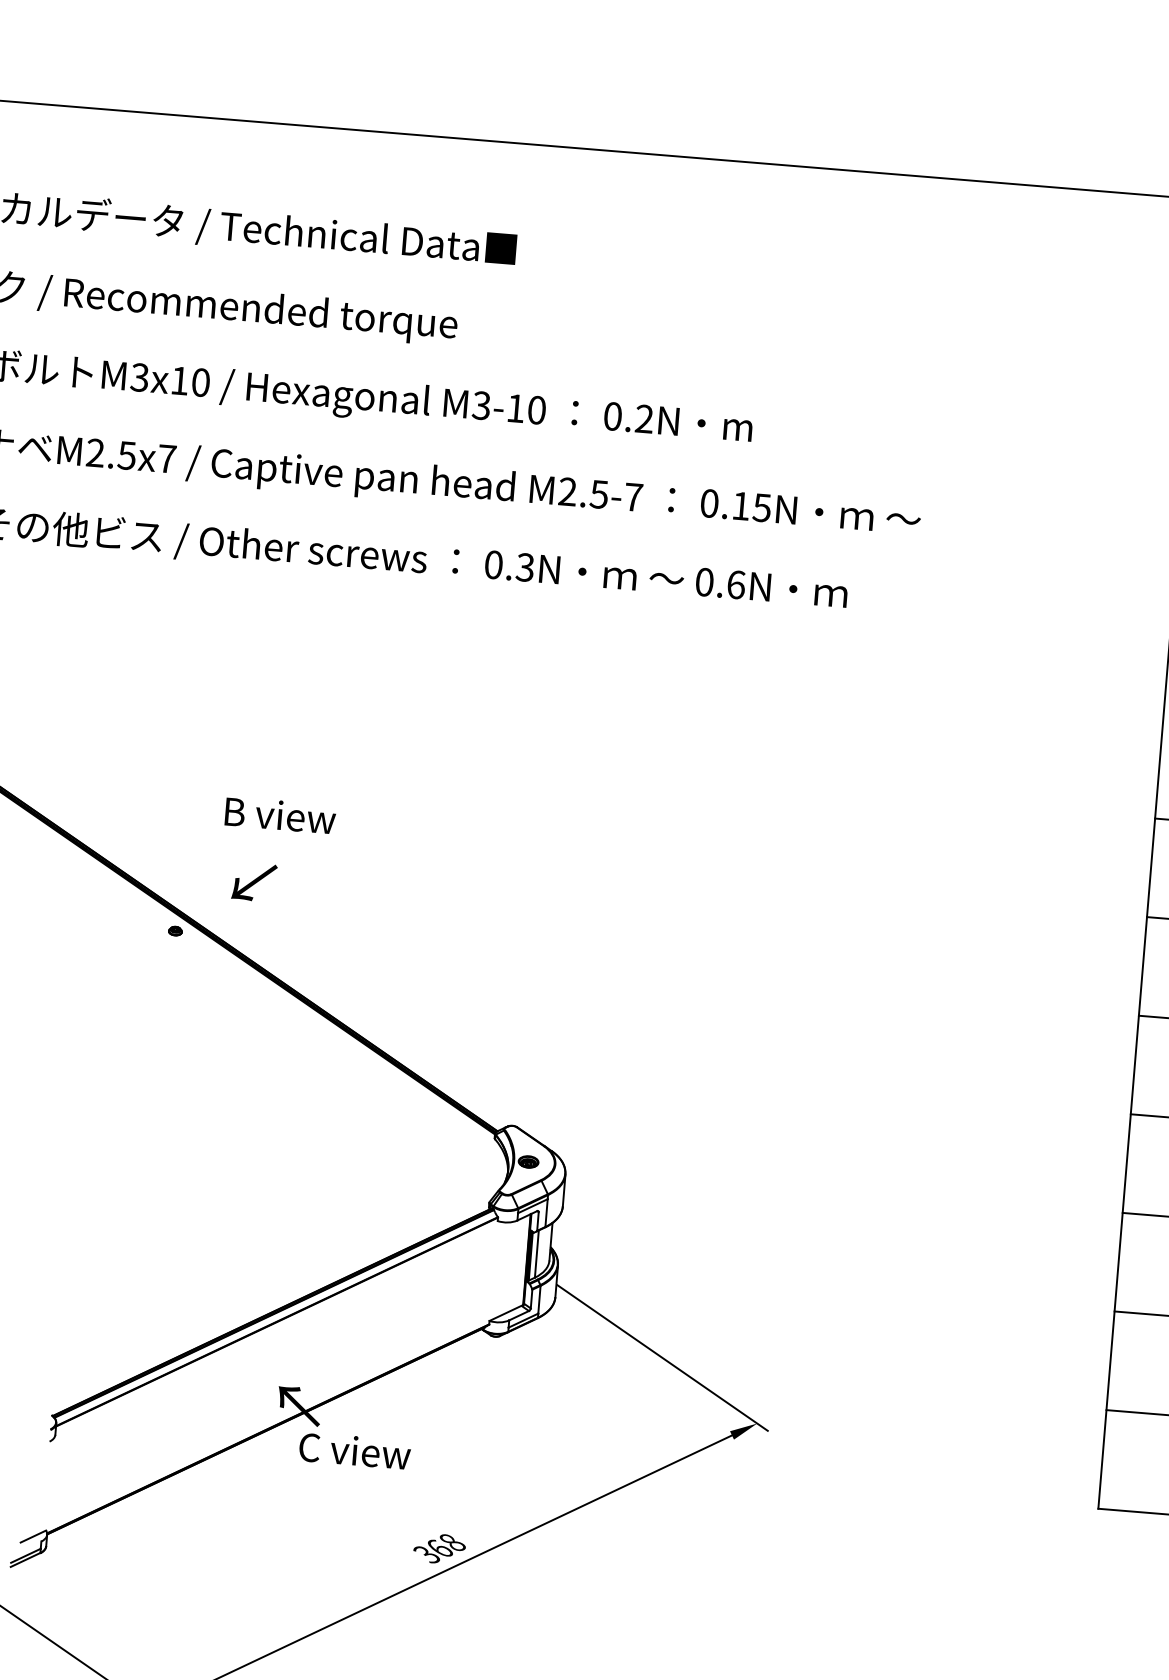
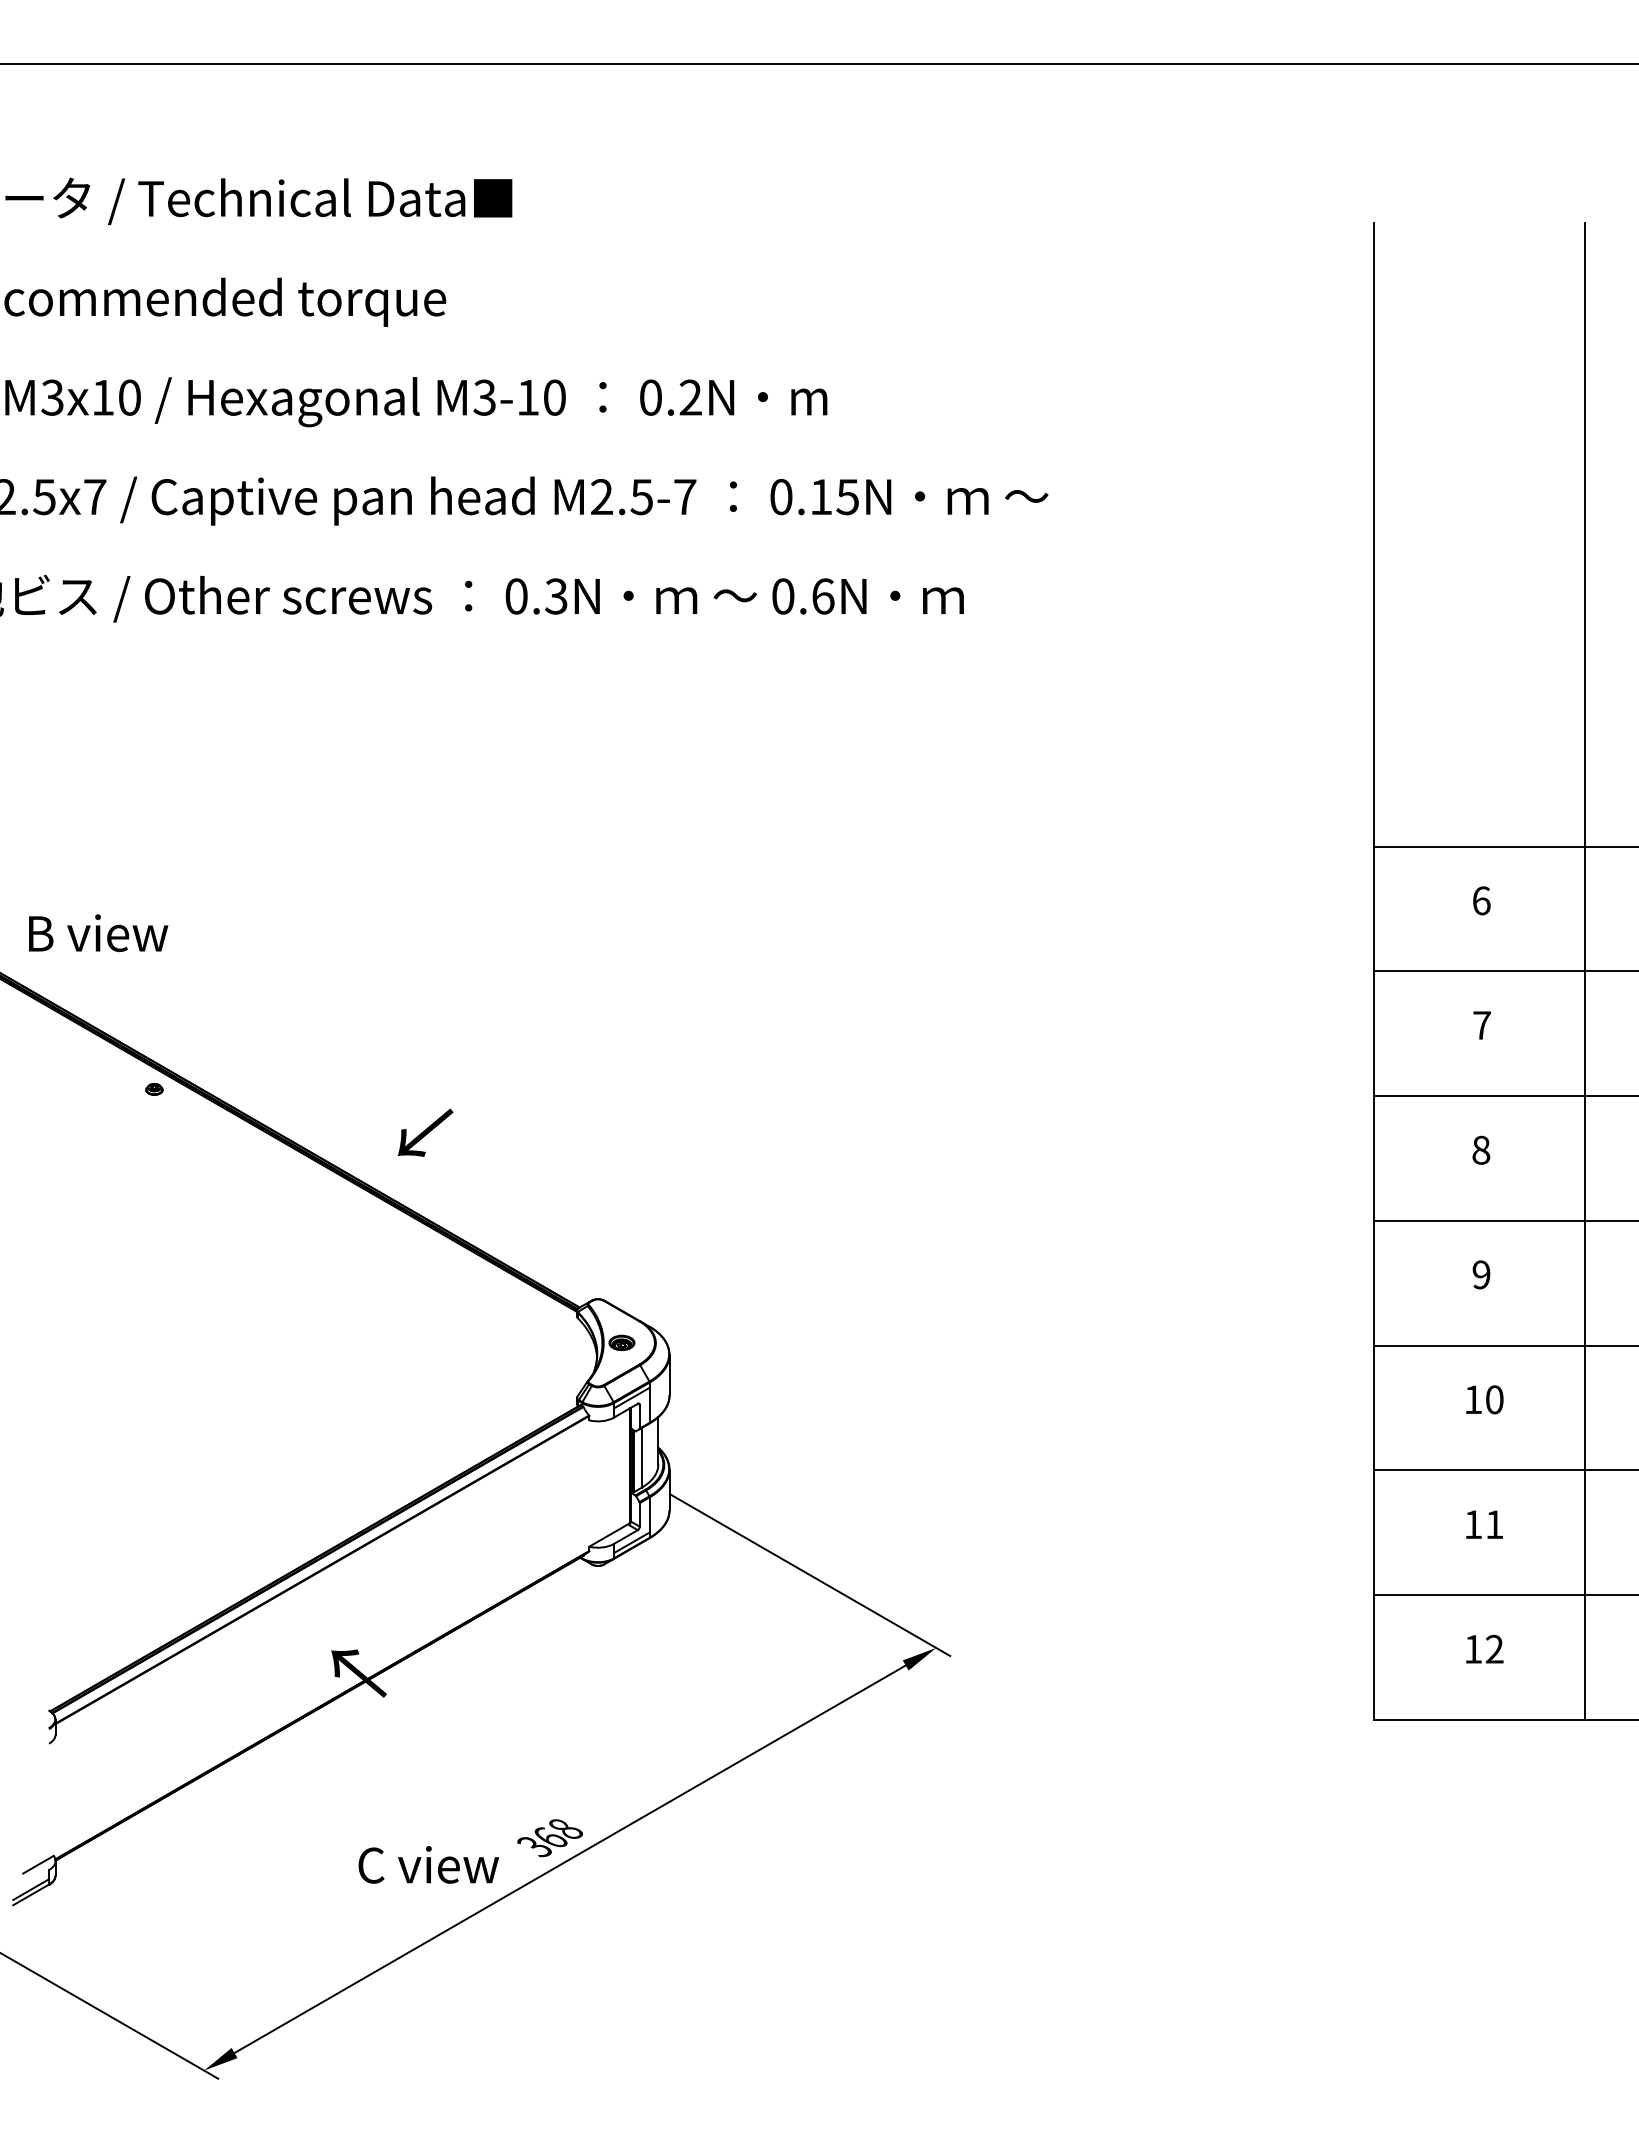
text: (280, 815) -> (98, 933), moved
text: (254, 881) -> (425, 1132), moved
text: (354, 1450) -> (428, 1864), moved

